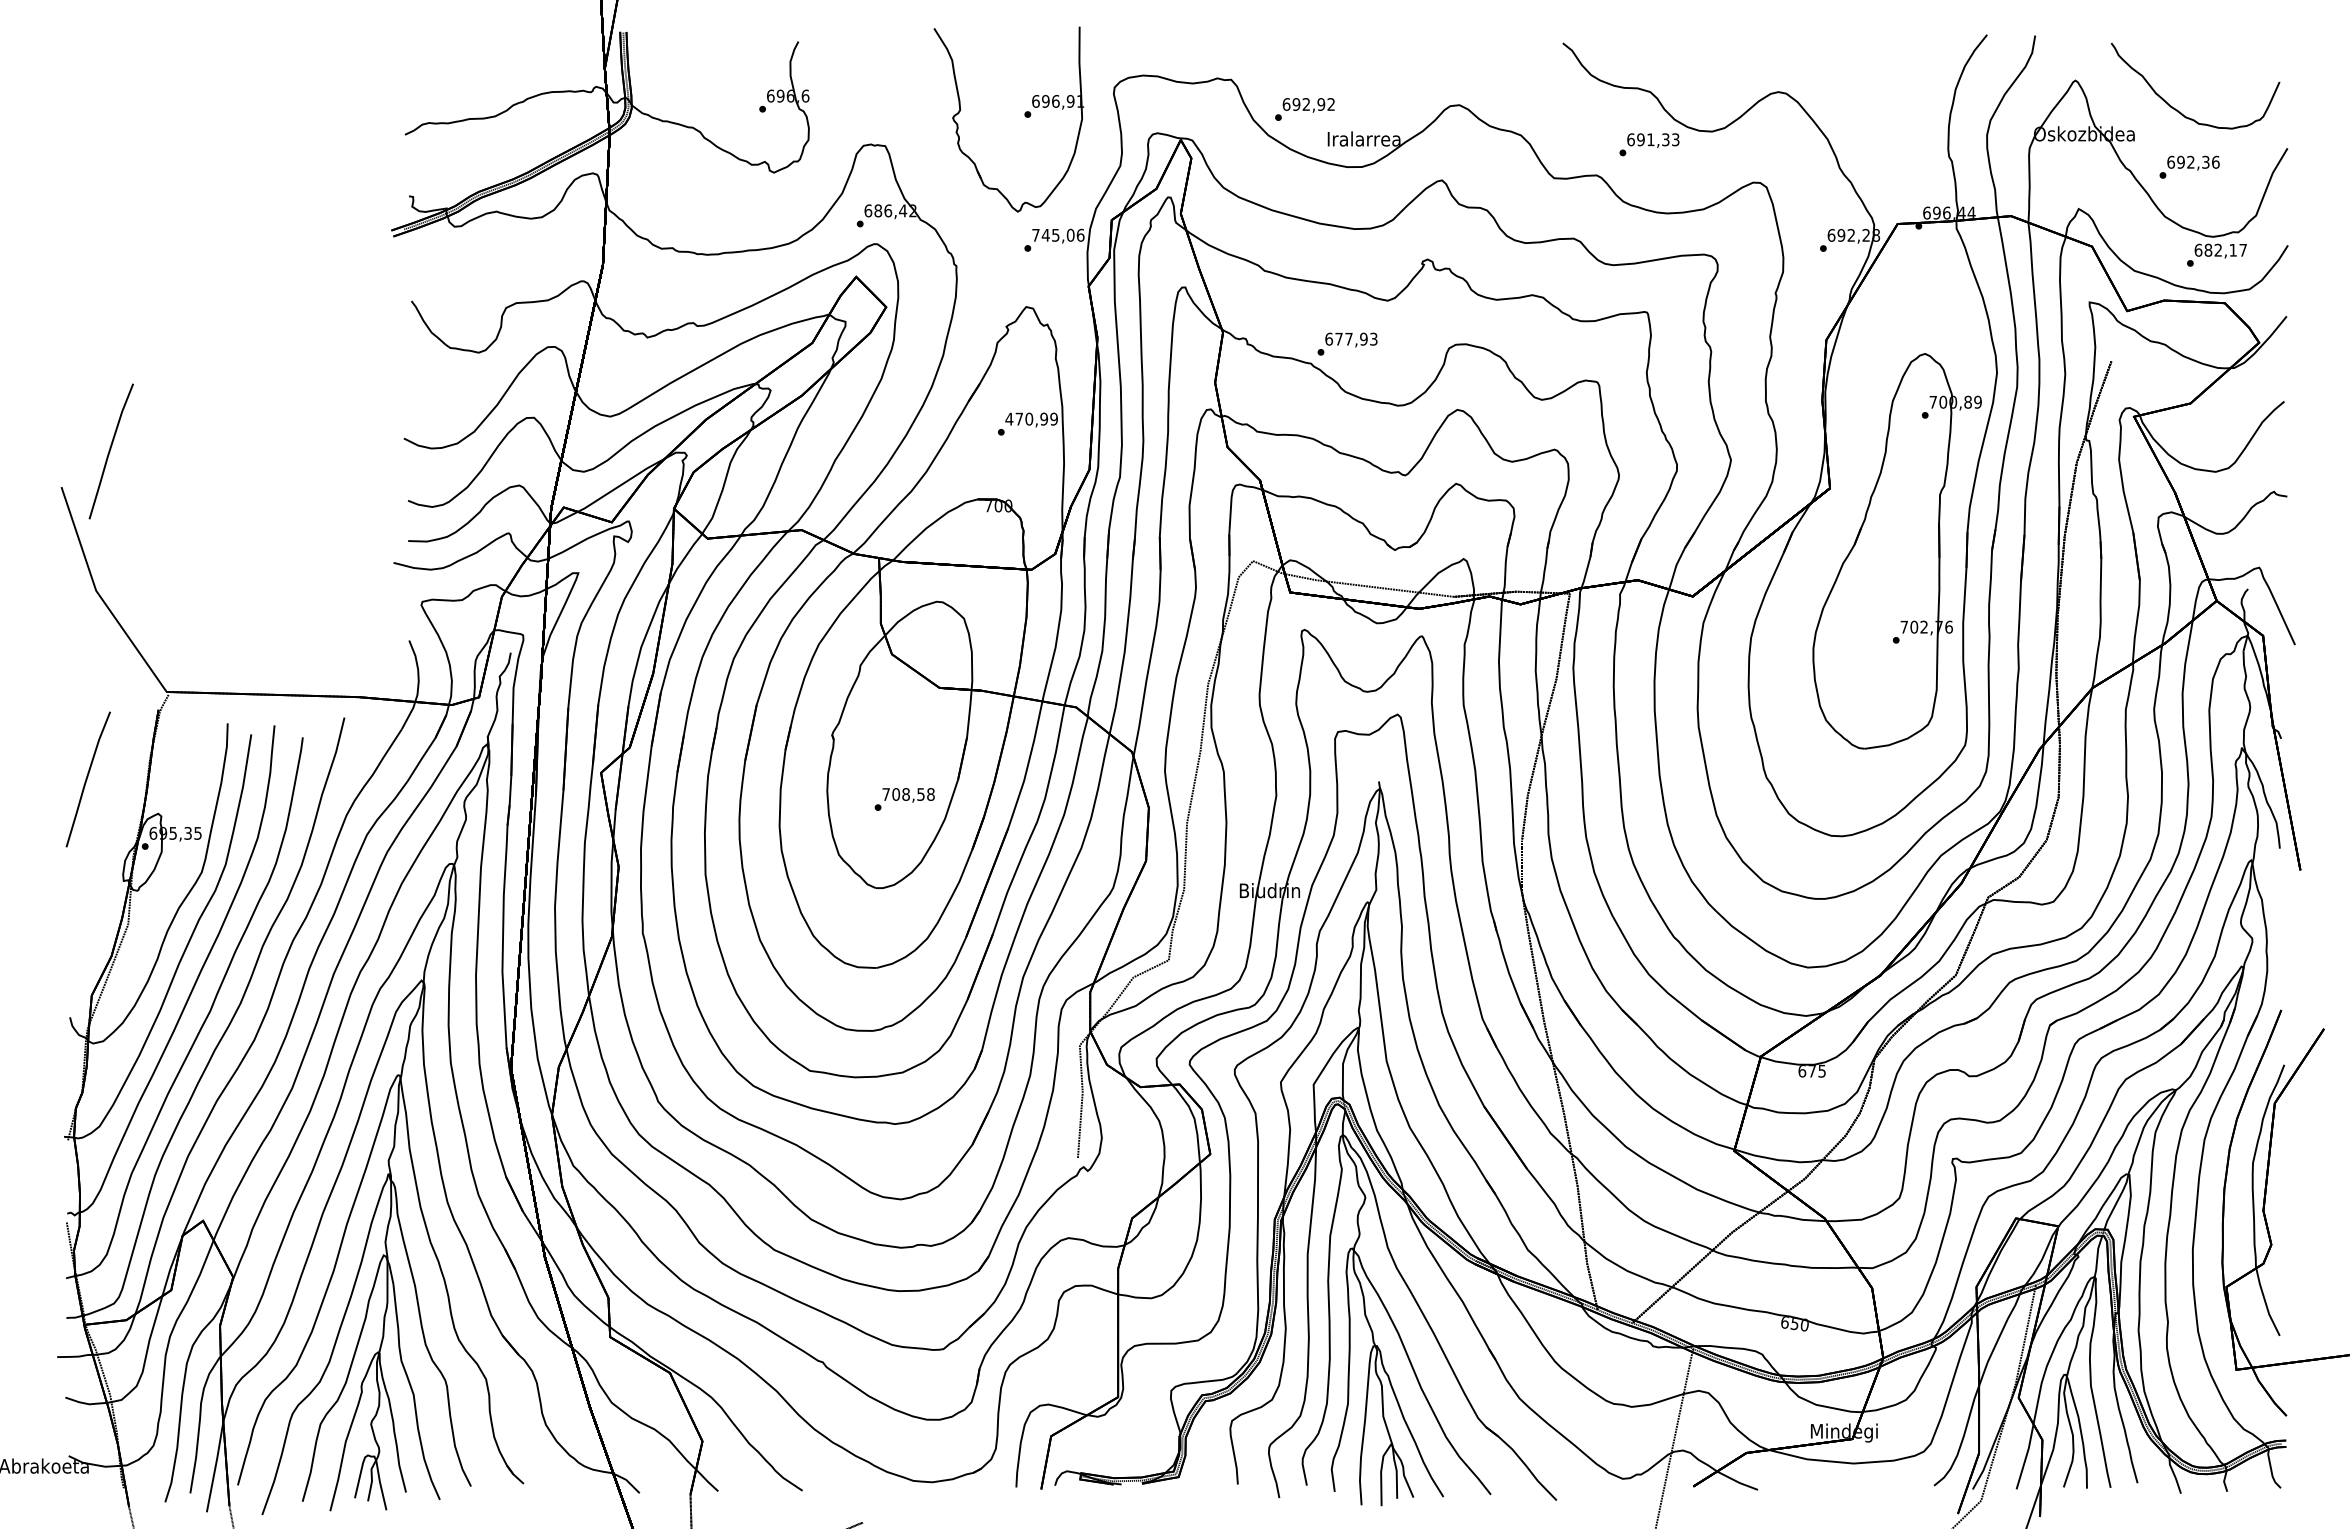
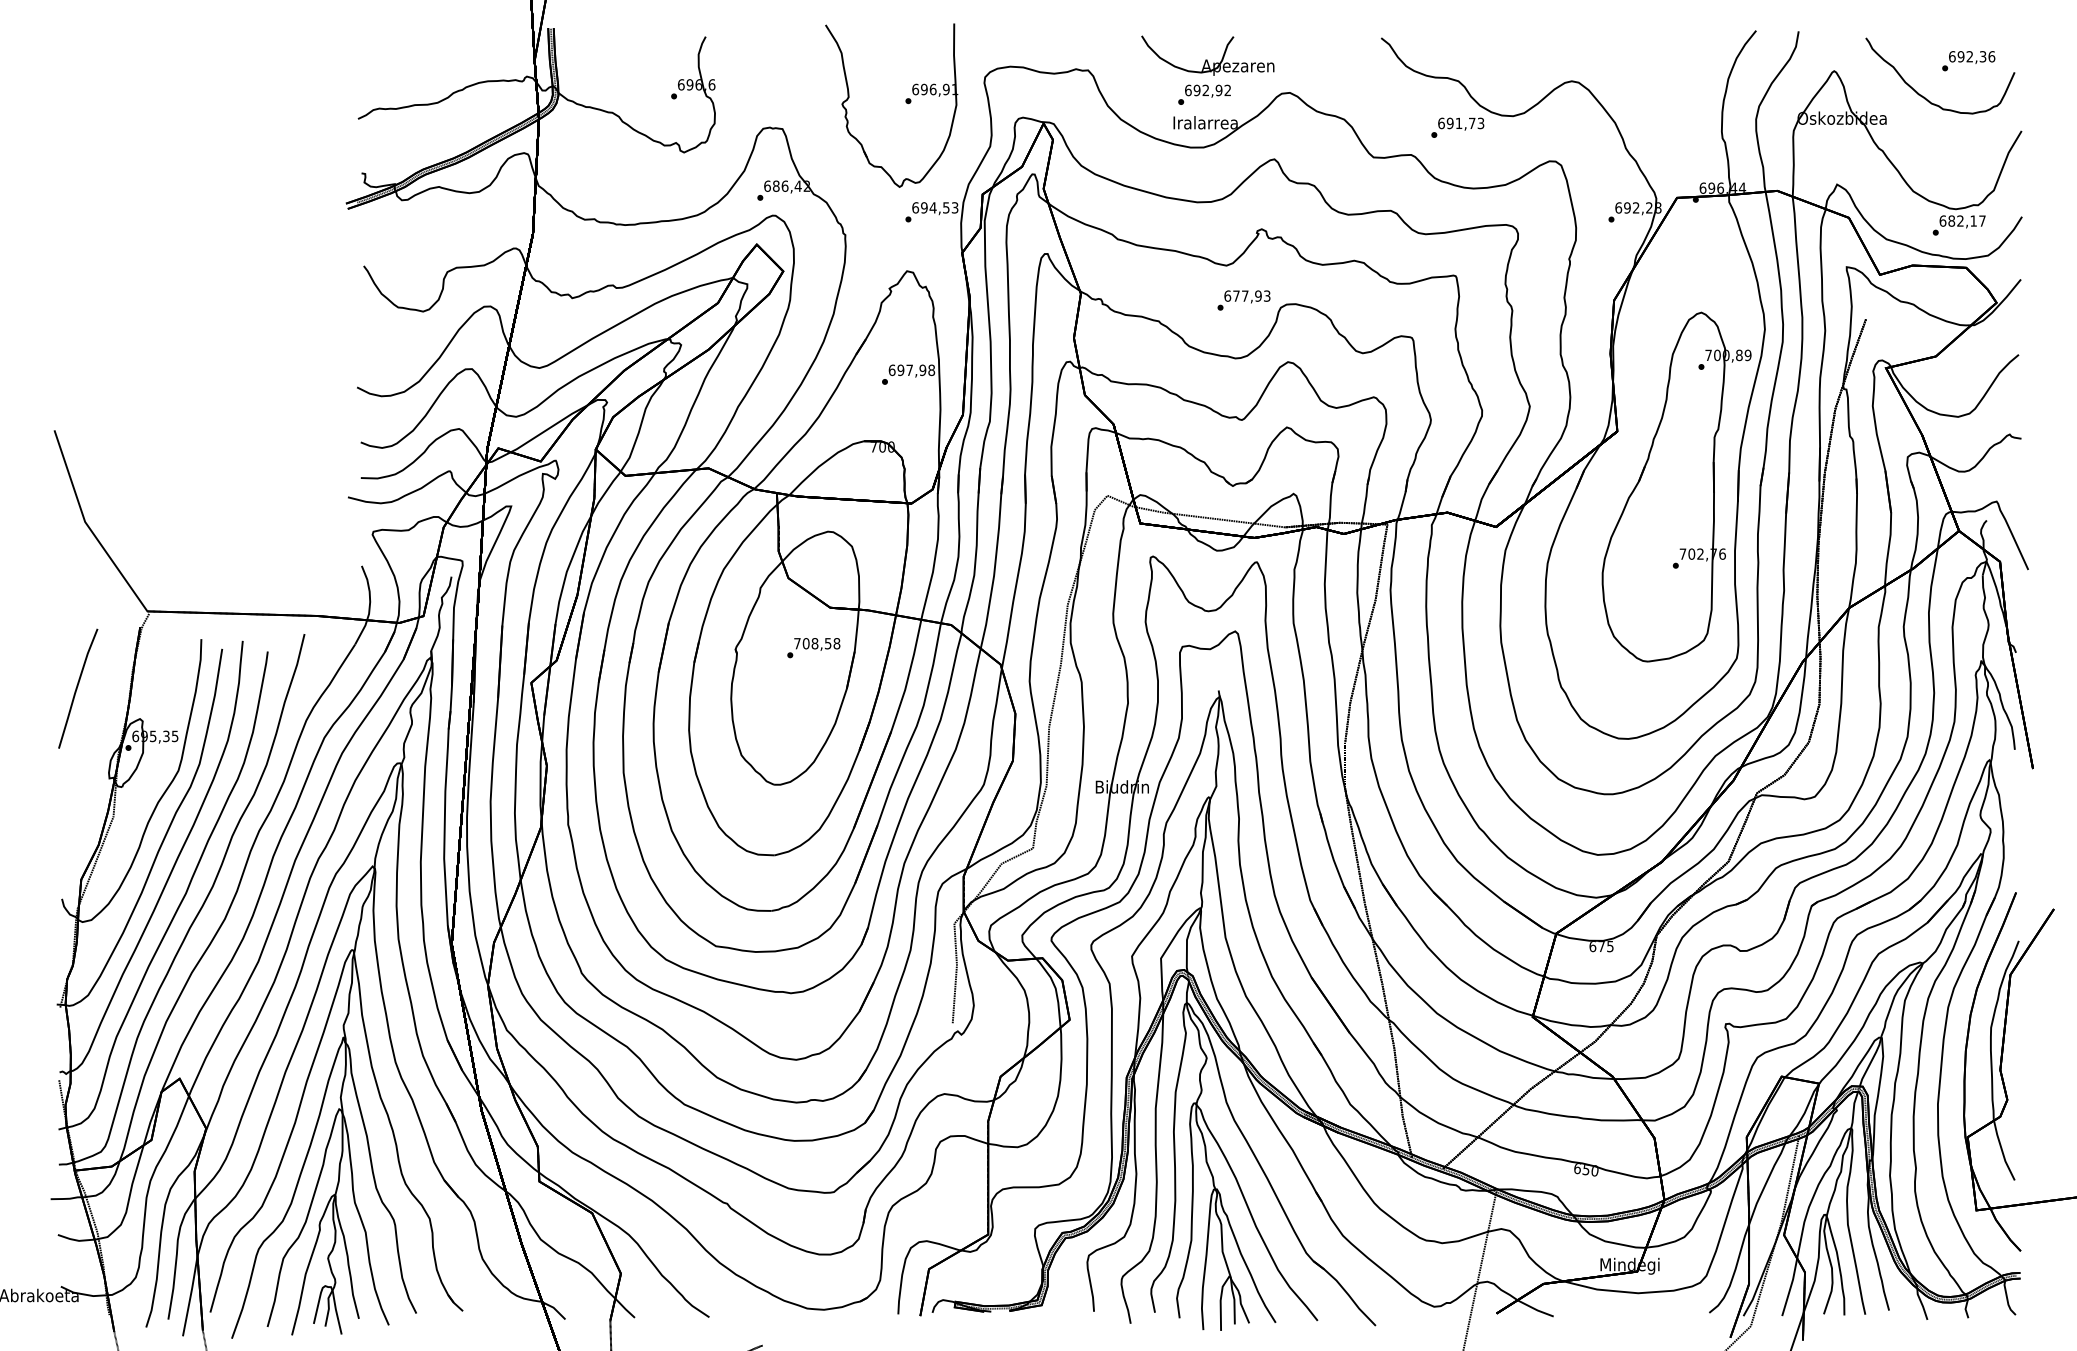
part: (1366, 62) -> (1207, 55), added
text: (1304, 109) -> (1204, 94), moved
text: (1665, 139) -> (1471, 123), 691,33 -> 691,73
text: (2189, 166) -> (1968, 60), moved
text: (1058, 234) -> (935, 207), 745,06 -> 694,53
text: (1347, 343) -> (1243, 299), moved
text: (1031, 418) -> (911, 369), 470,99 -> 697,98
line: (110, 451) -> (97, 398), removed
text: (904, 799) -> (813, 648), moved

